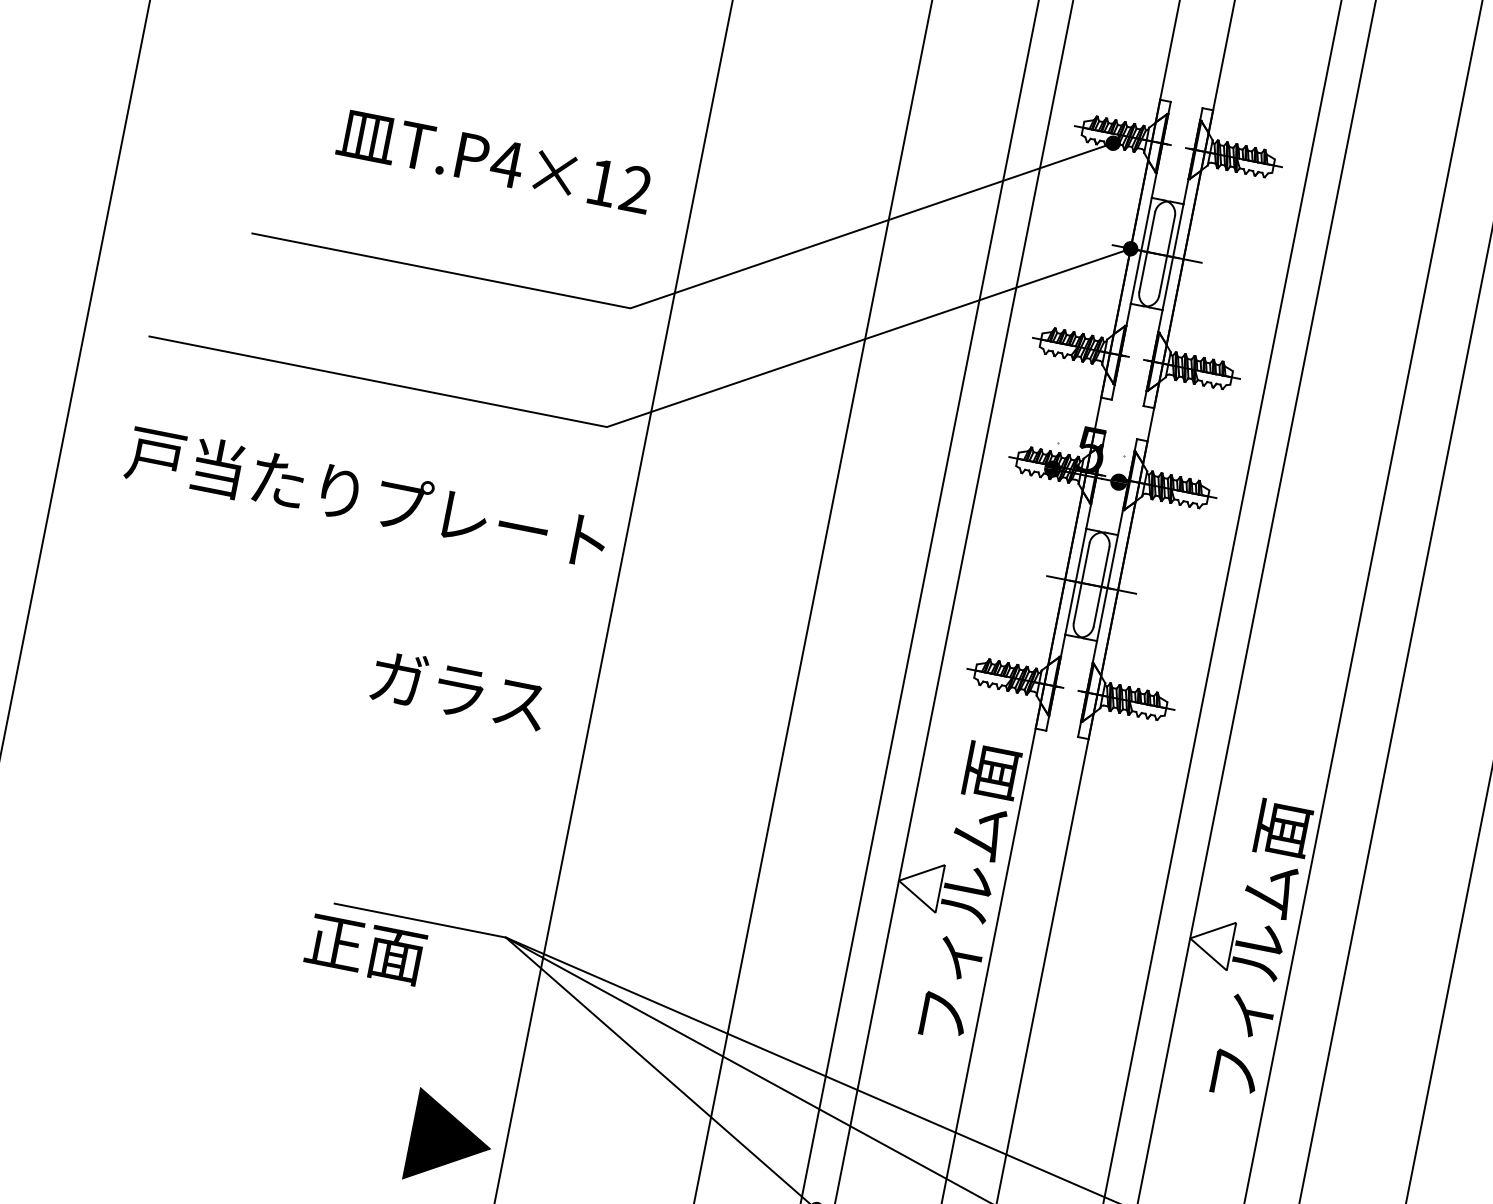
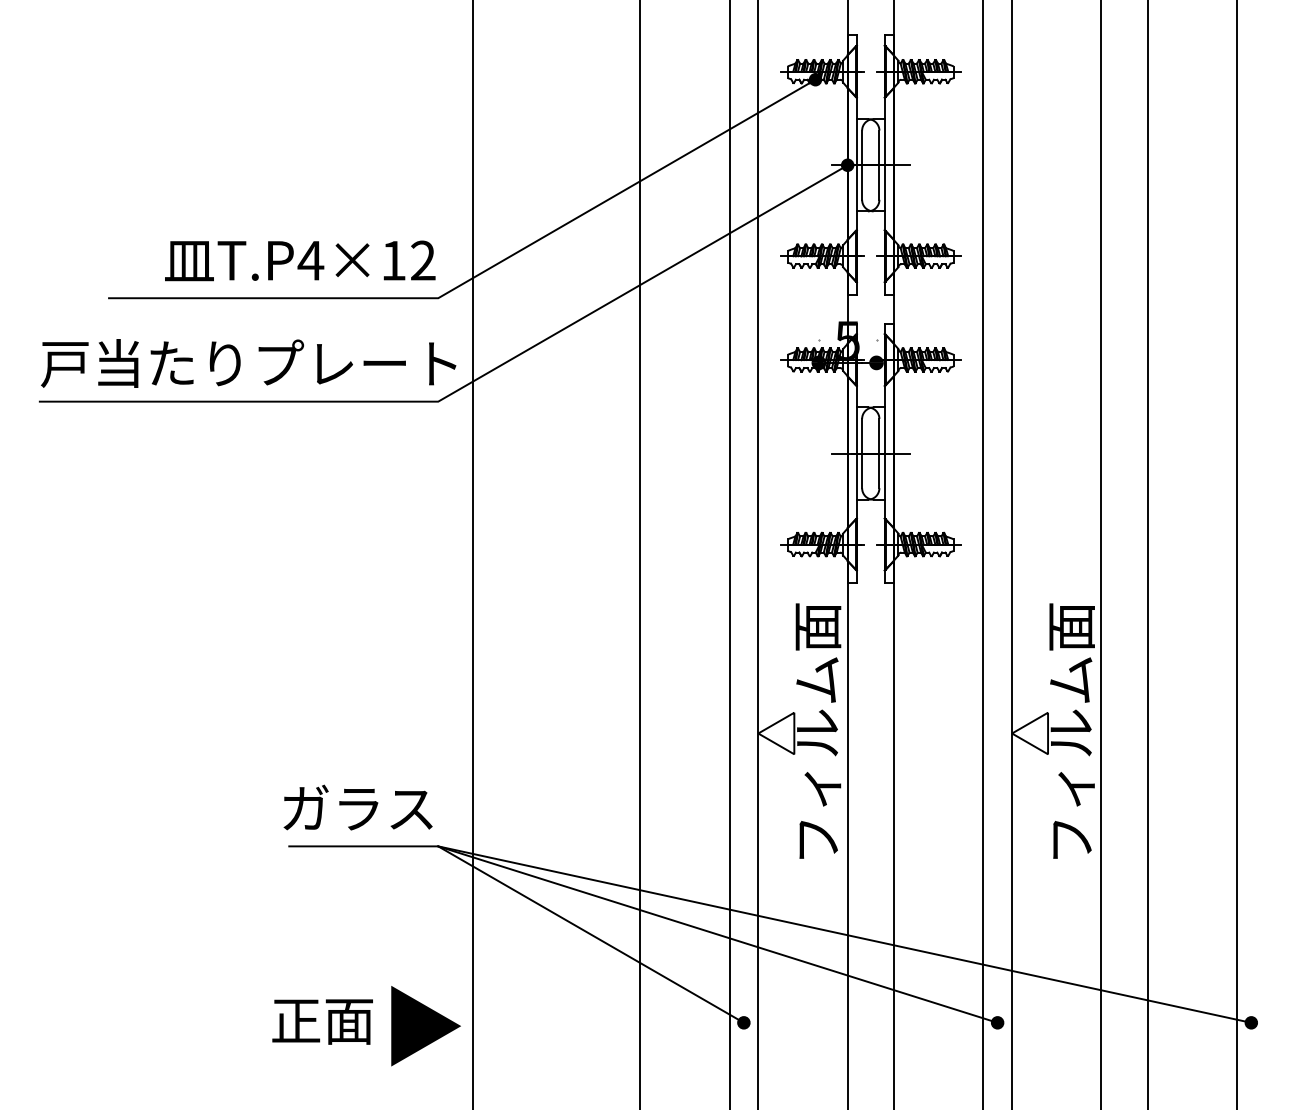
text: (495, 161) -> (300, 260), moved
text: (366, 497) -> (248, 363), moved
text: (458, 689) -> (357, 807), moved
text: (365, 949) -> (322, 1021), moved

